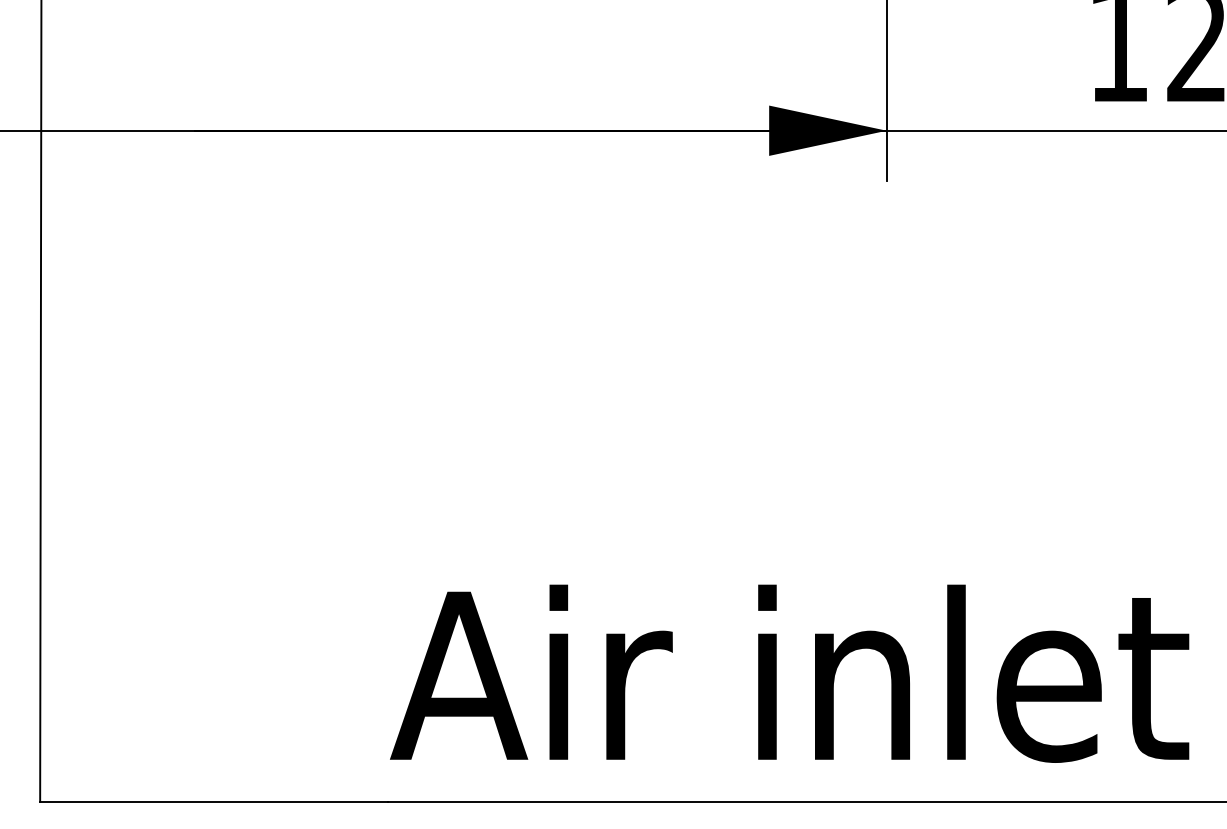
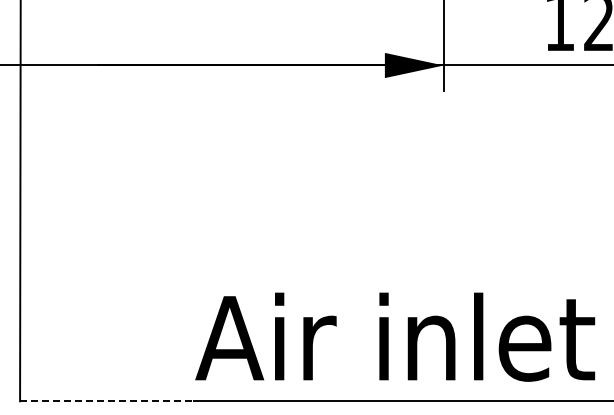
line: (214, 802) -> (107, 401), solid -> dashed

